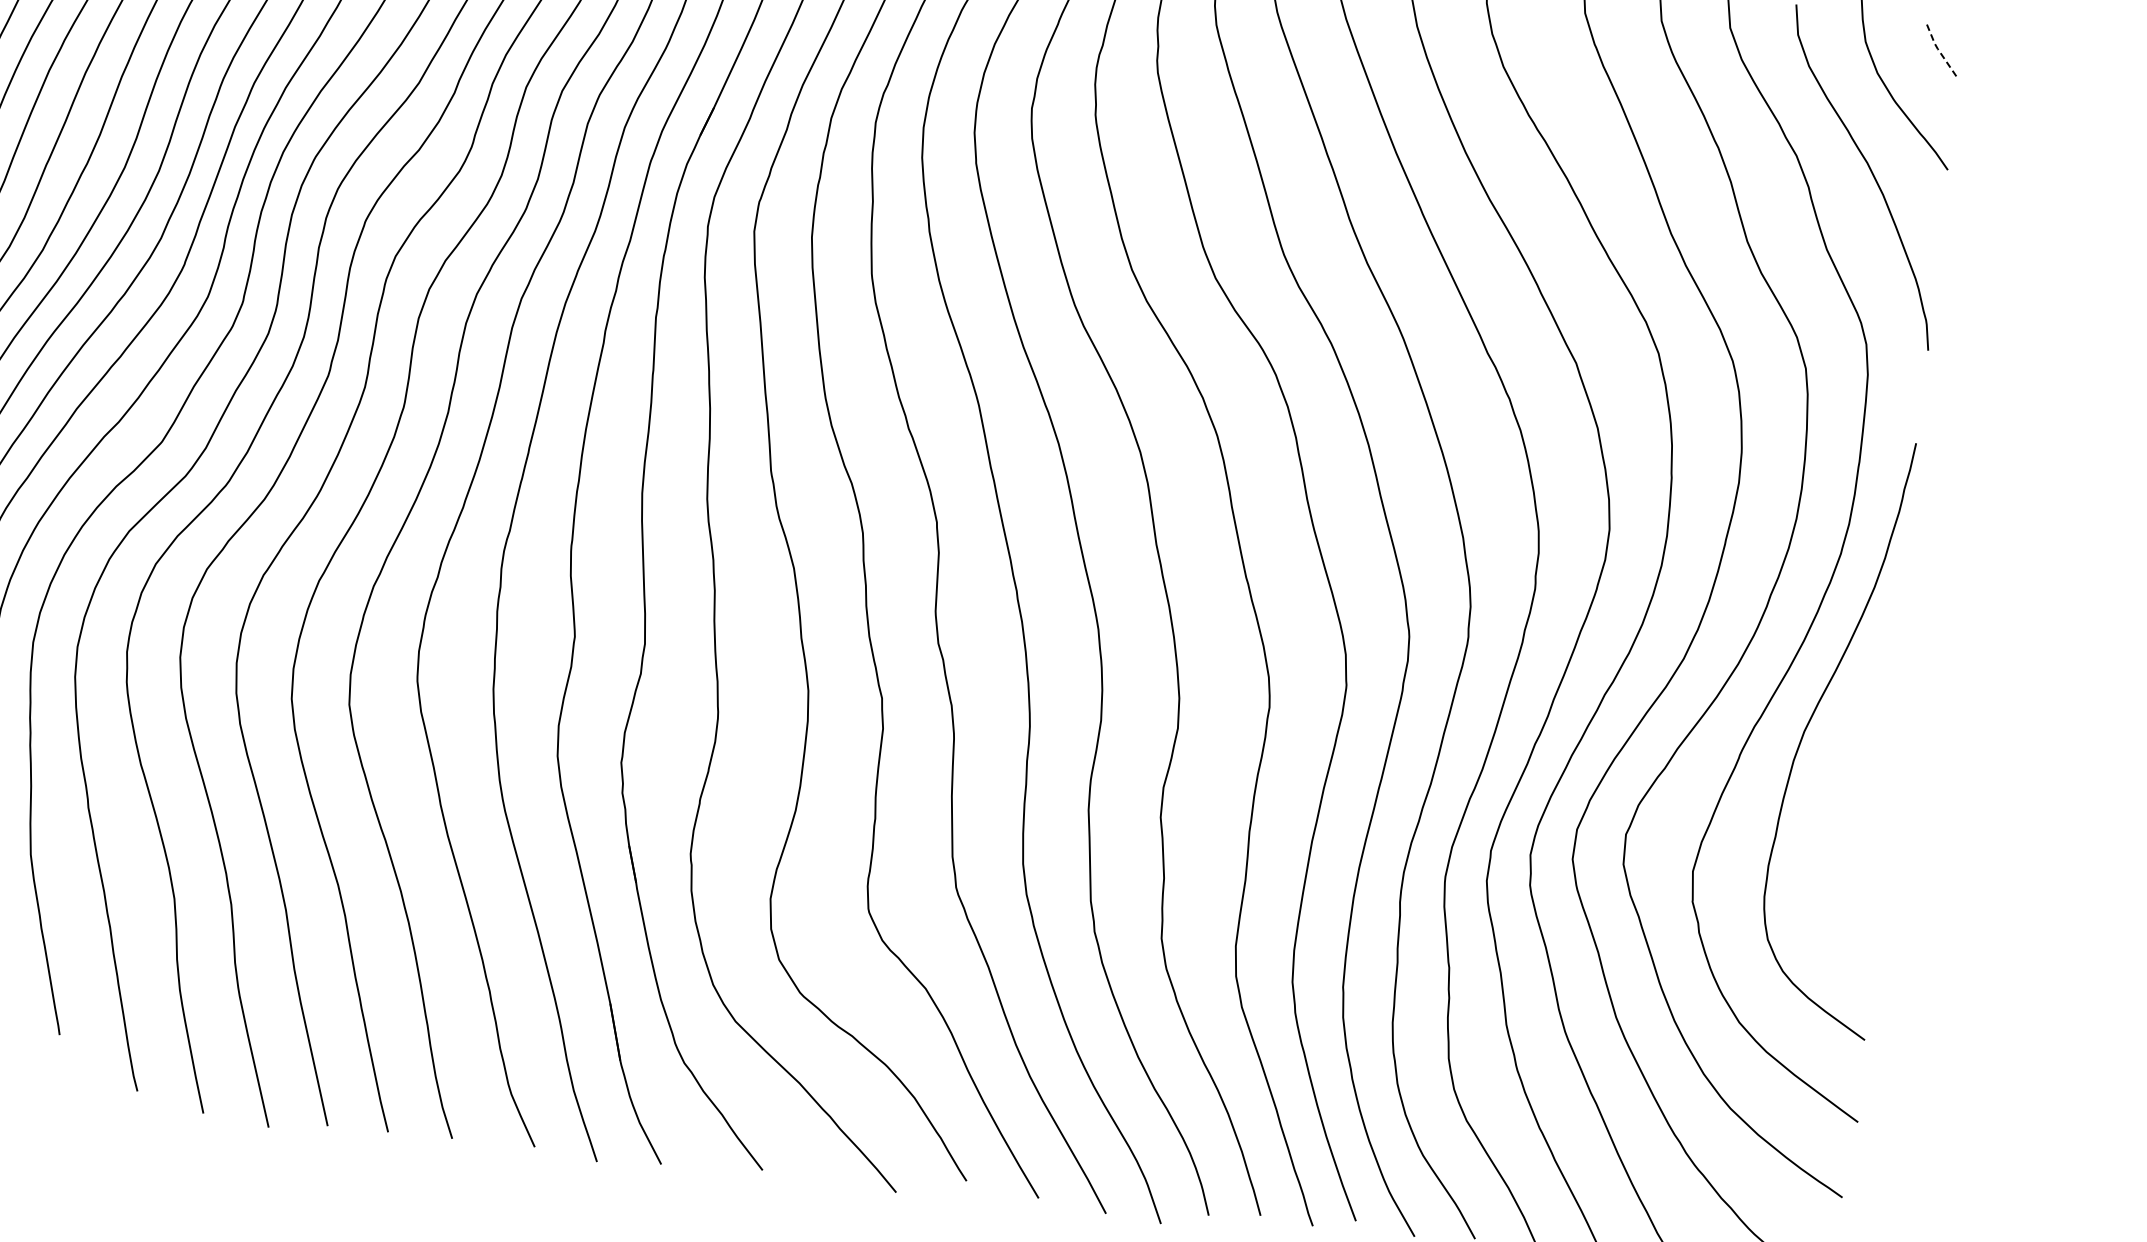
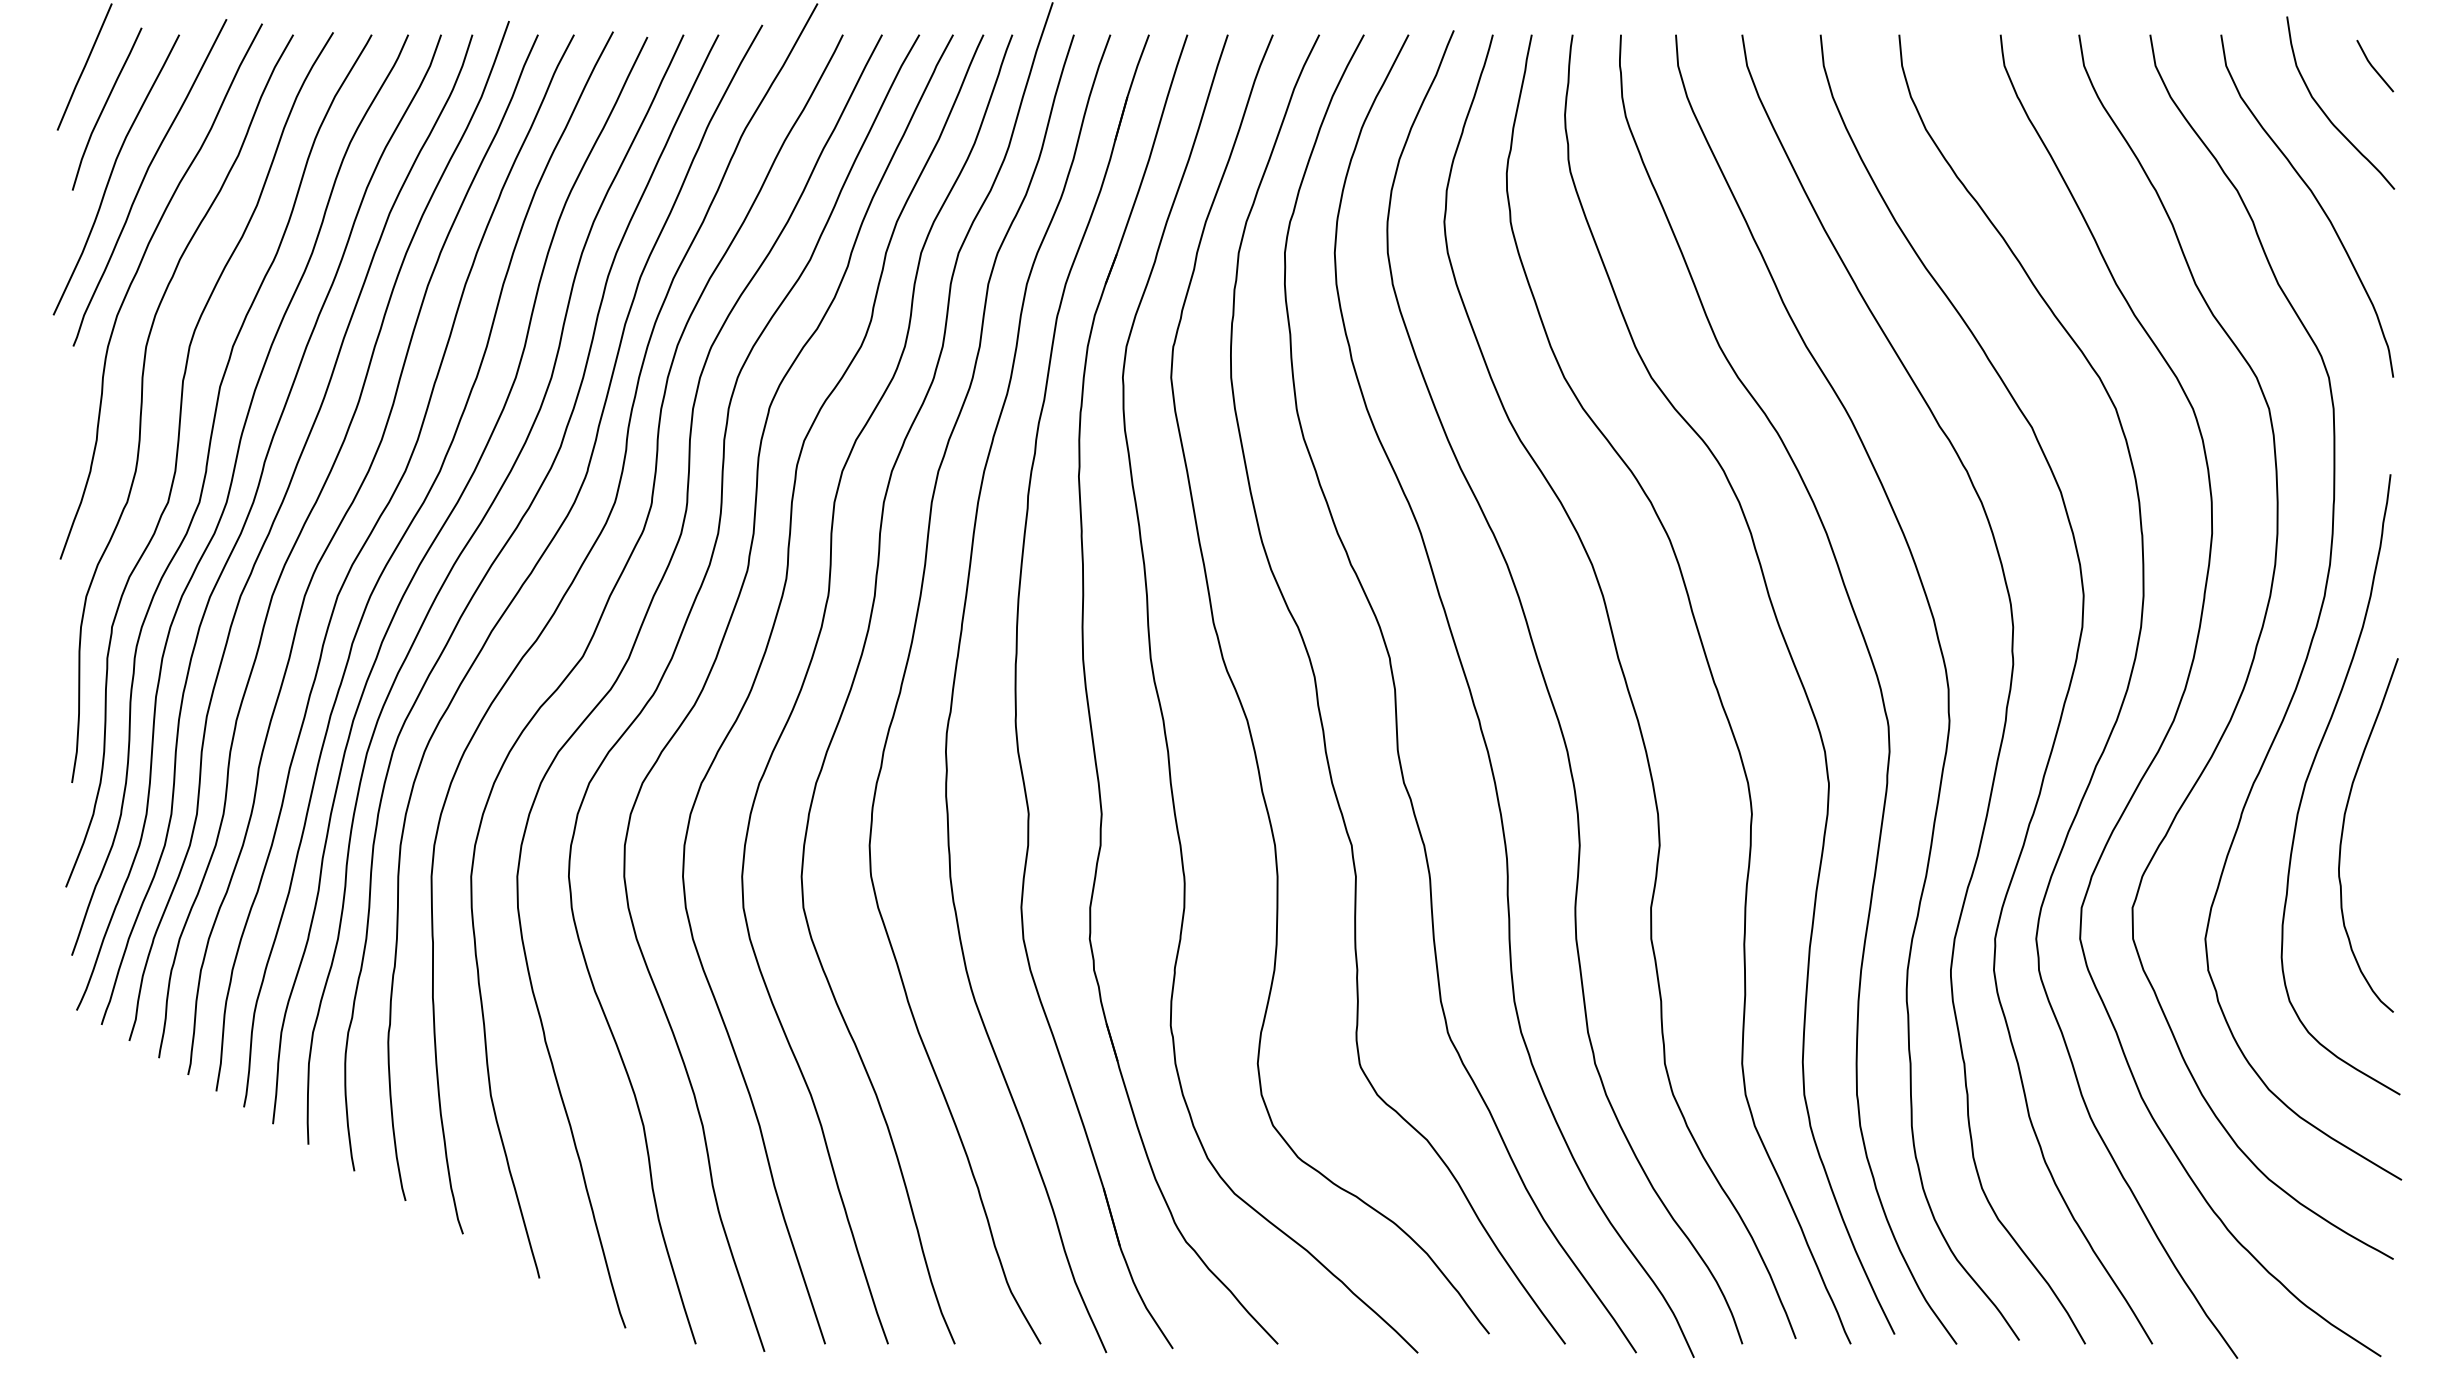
line: (1938, 49) -> (2372, 66), dashed -> solid
curve: (1835, 782) -> (2343, 832), added

